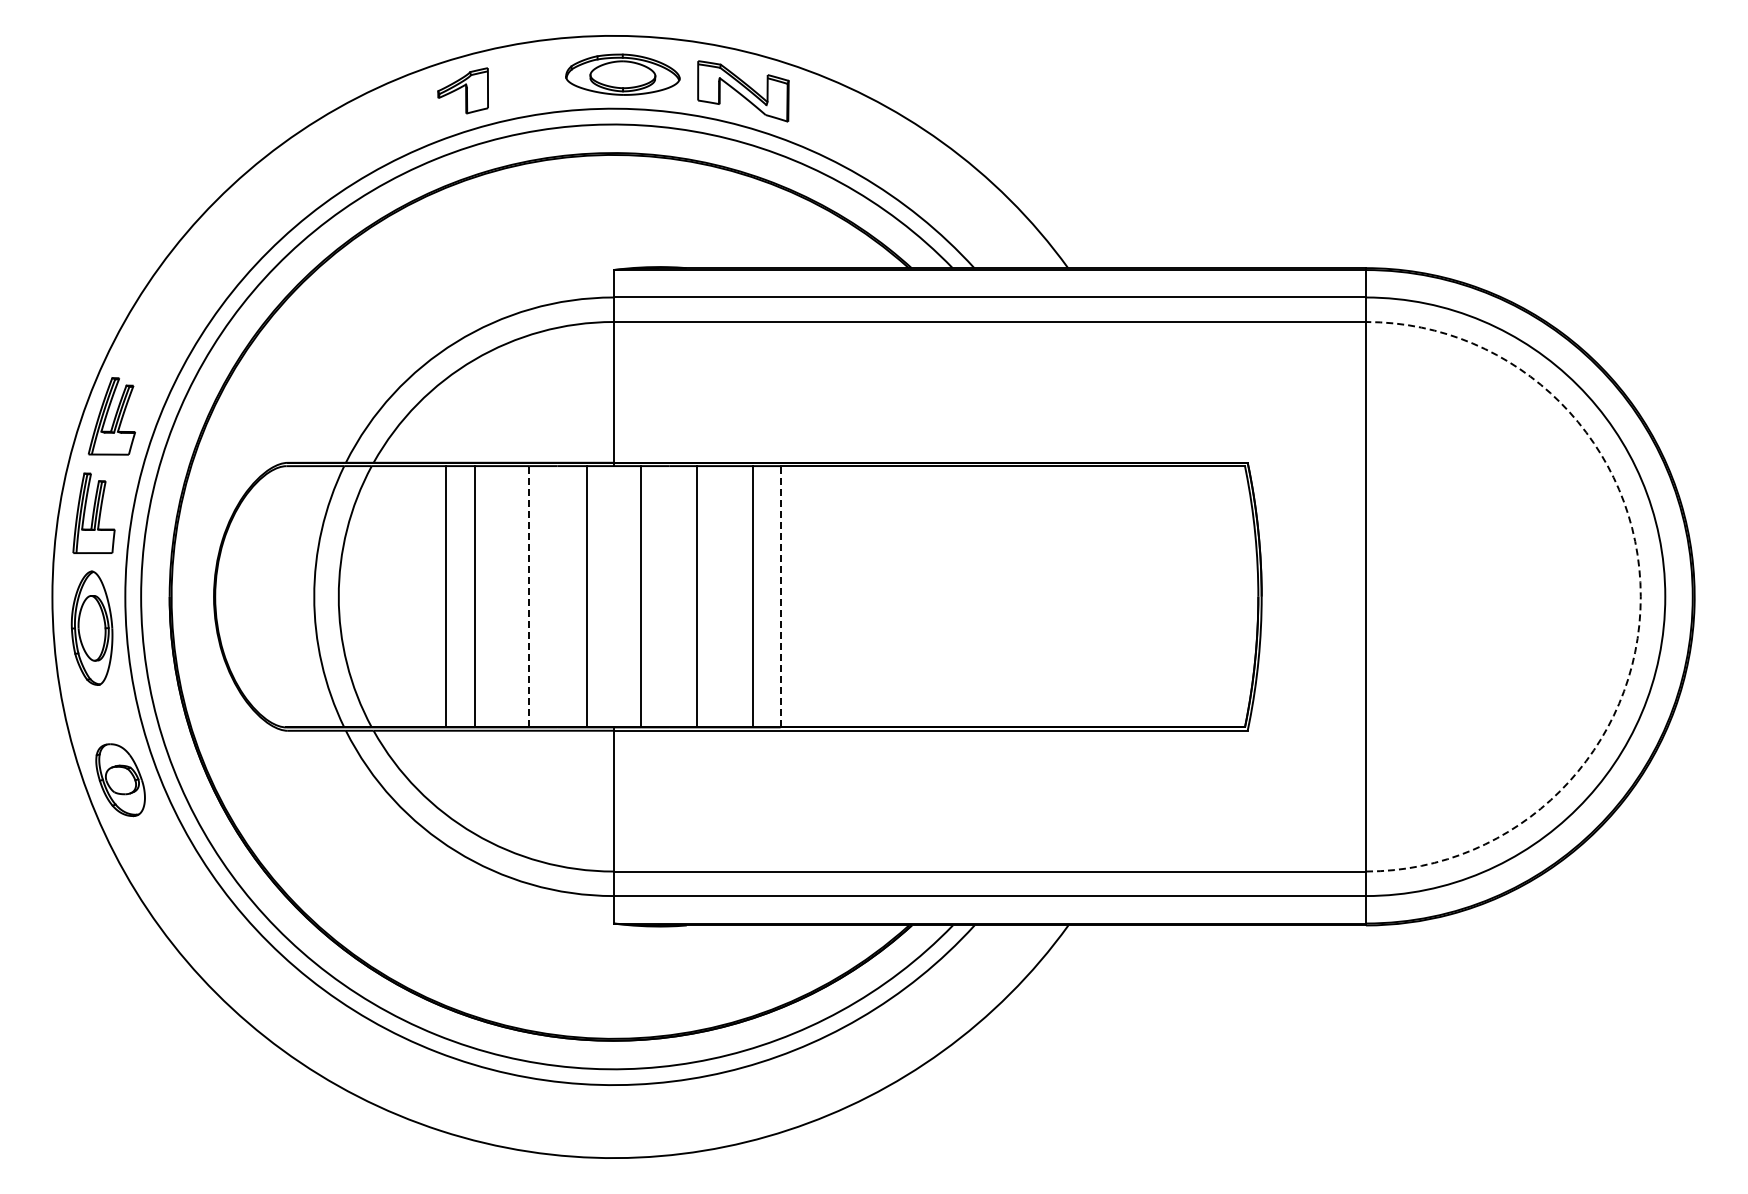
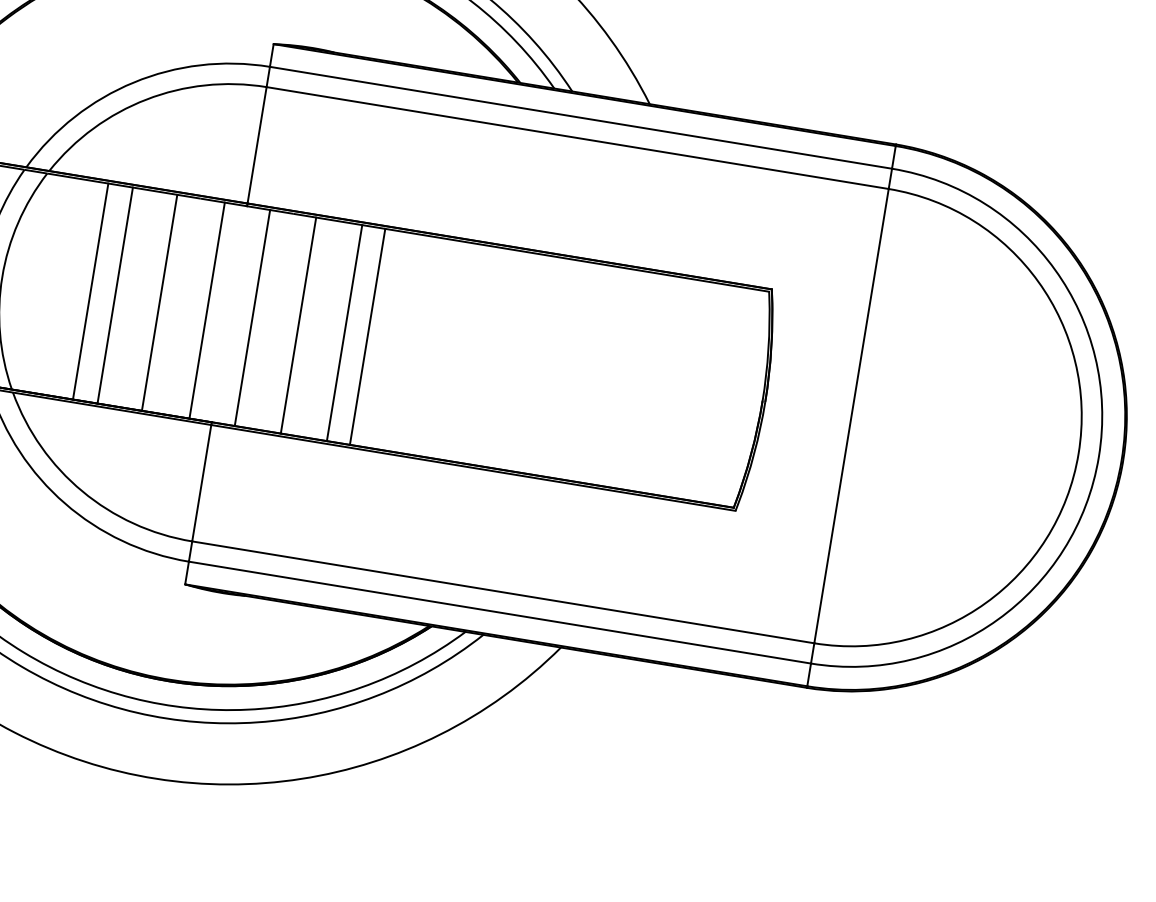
line: (529, 596) -> (160, 302), dashed -> solid
line: (780, 596) -> (367, 336), dashed -> solid
arc: (1640, 596) -> (1078, 453), dashed -> solid

